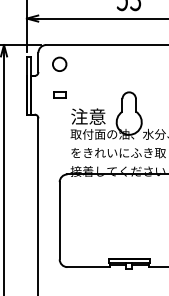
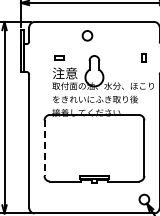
circle: (59, 63) -> (87, 35), moved
part: (59, 94) -> (59, 57), moved
line: (59, 221) -> (44, 148), solid -> dashed

